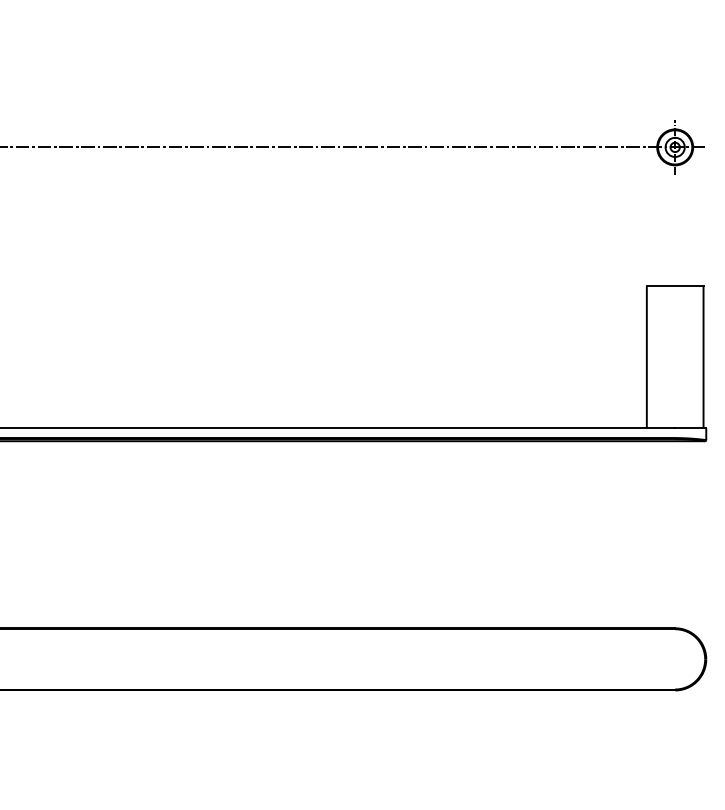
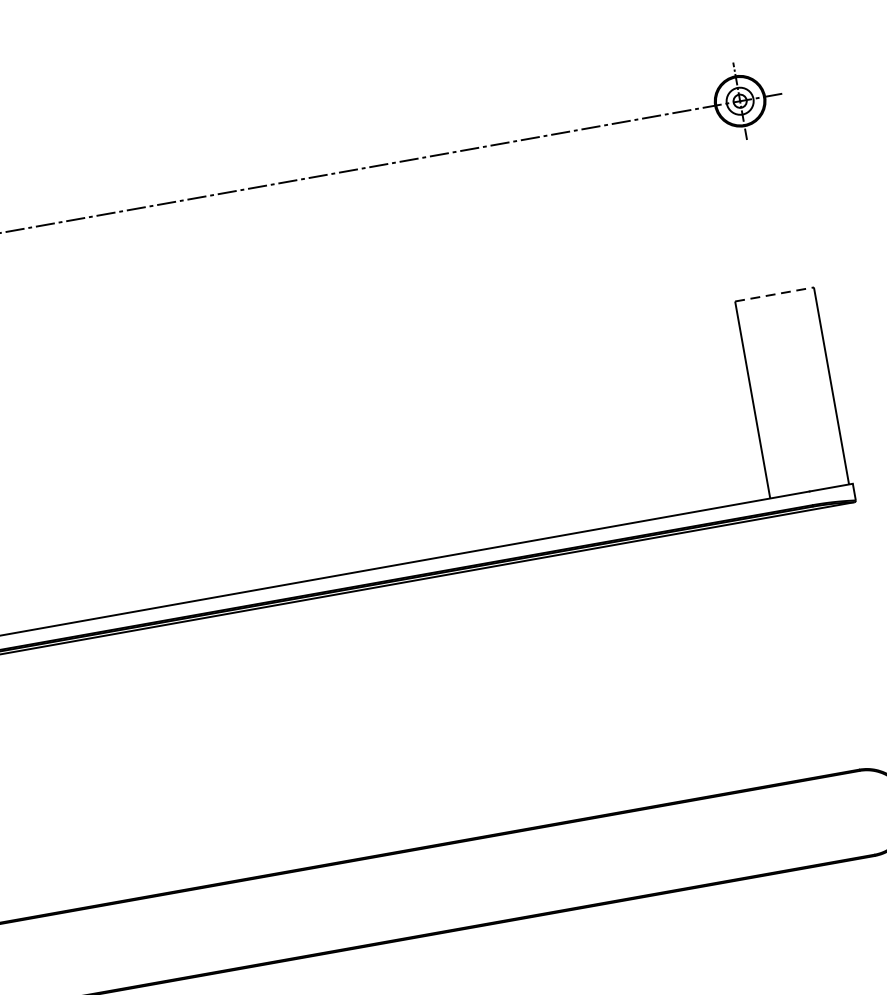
line: (675, 286) -> (775, 294), solid -> dashed

